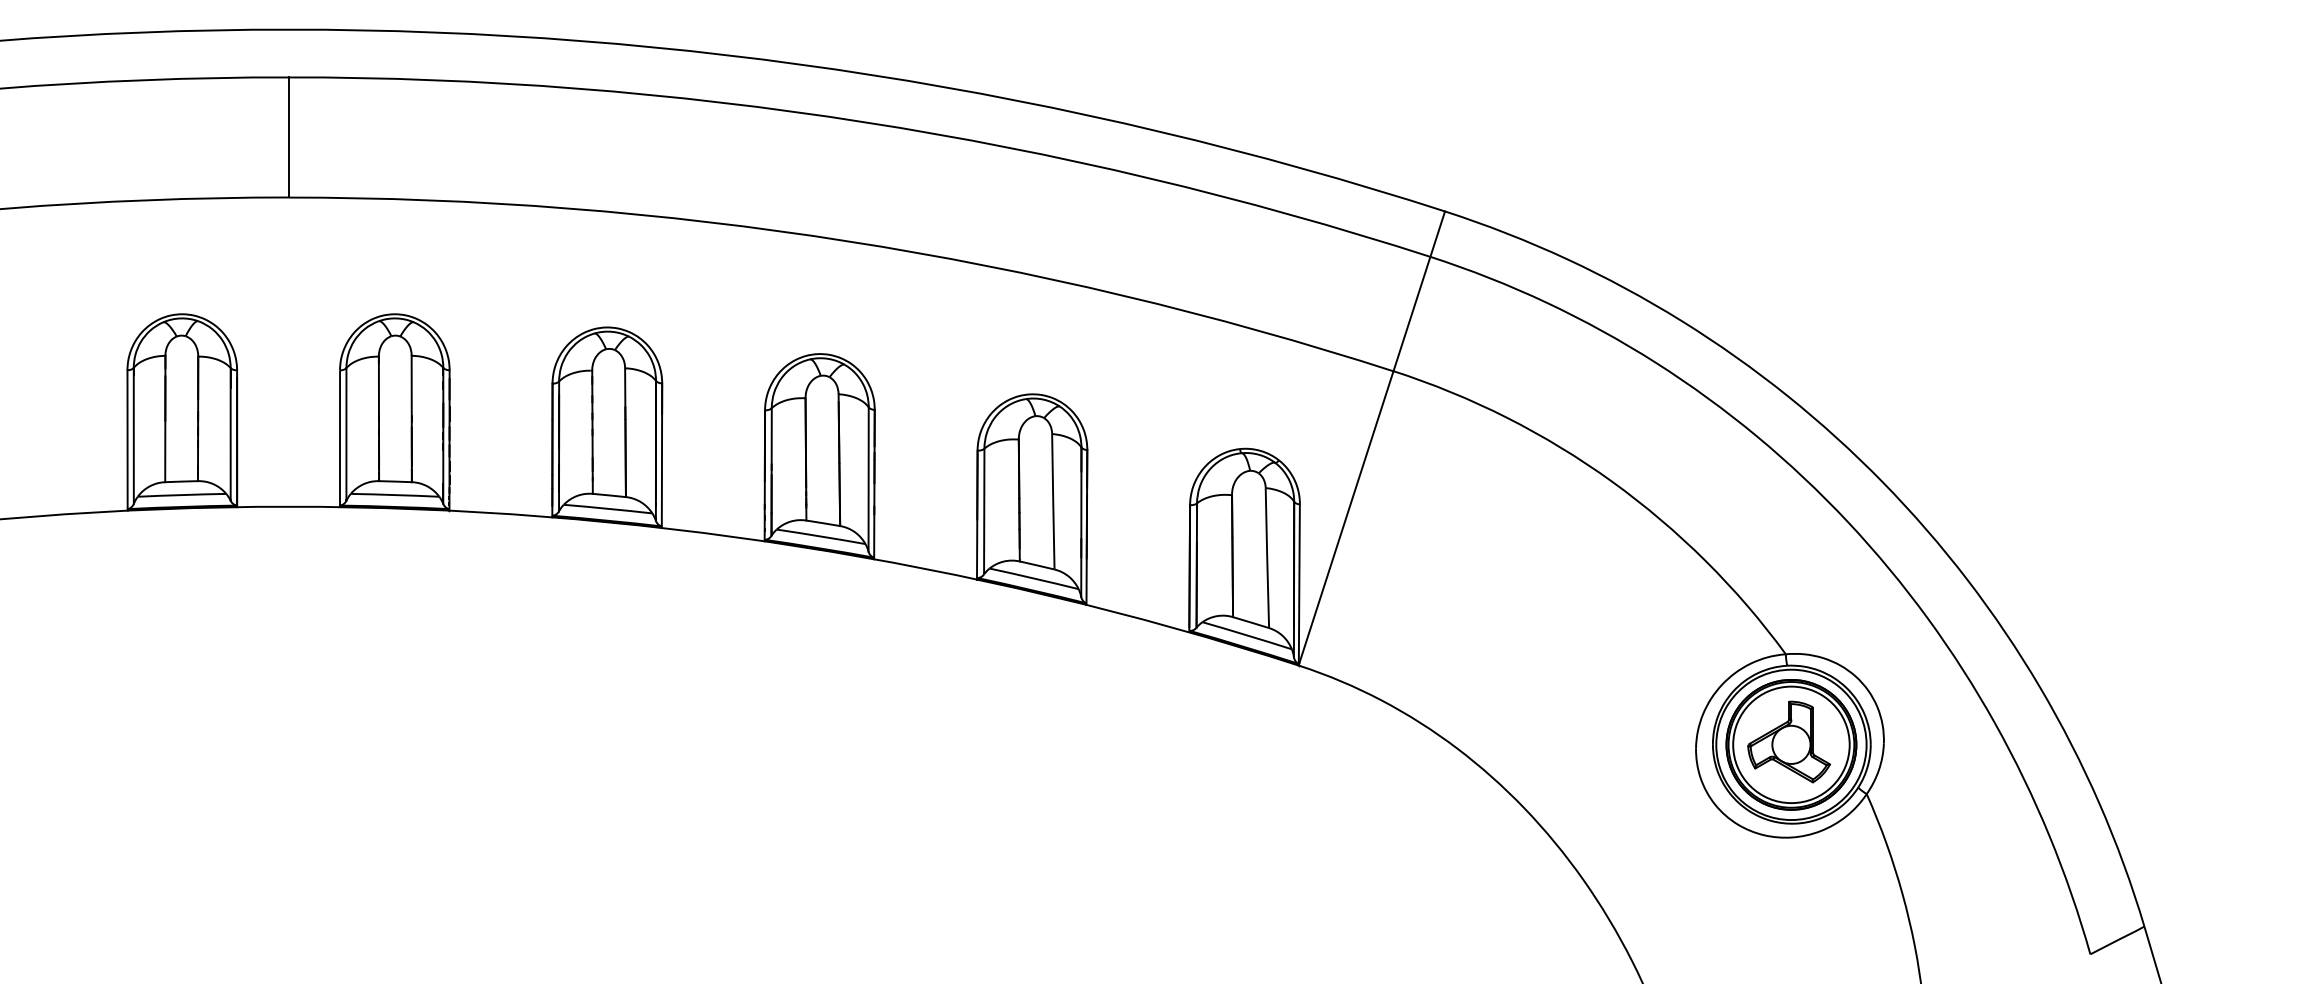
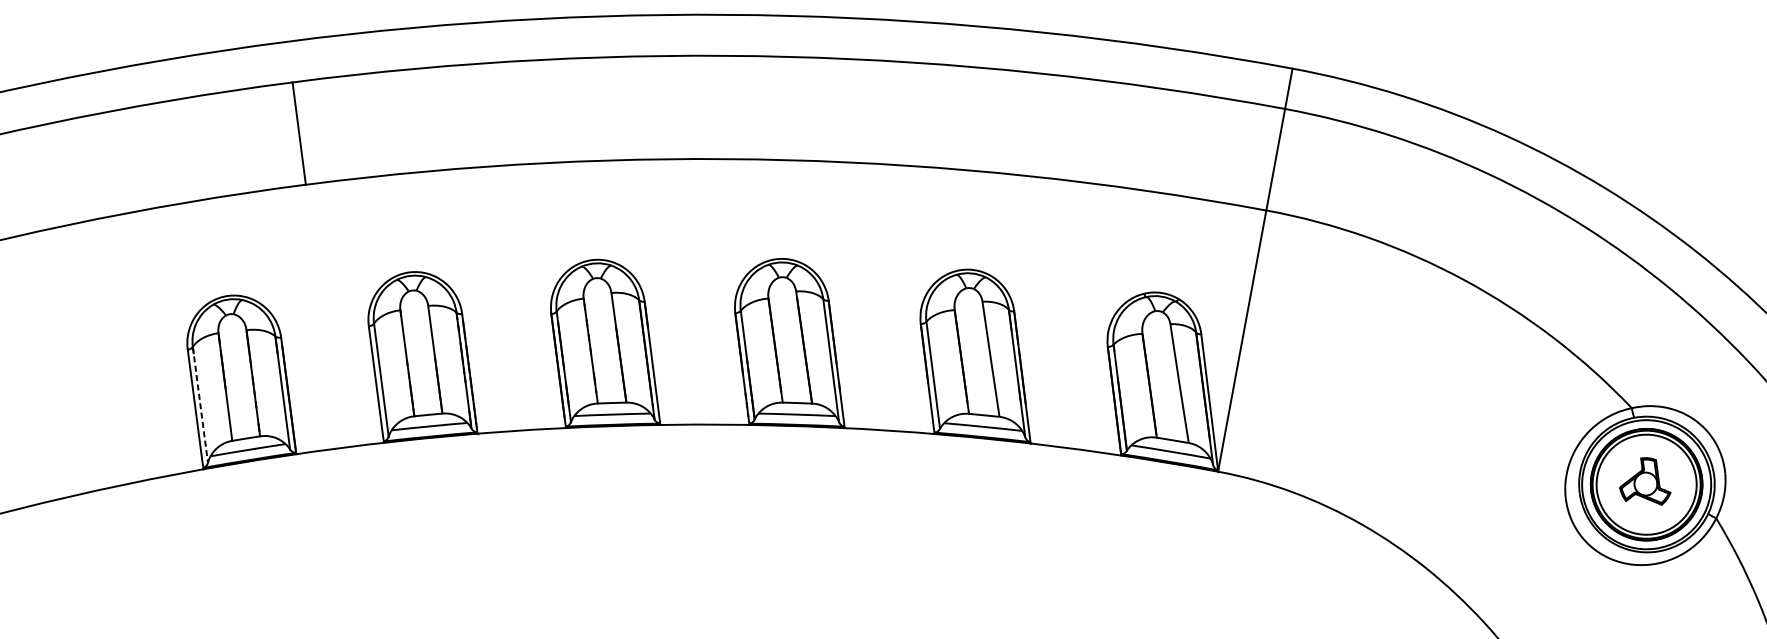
line: (133, 435) -> (200, 404), solid -> dashed
part: (1788, 741) -> (1643, 482), size x0.7

